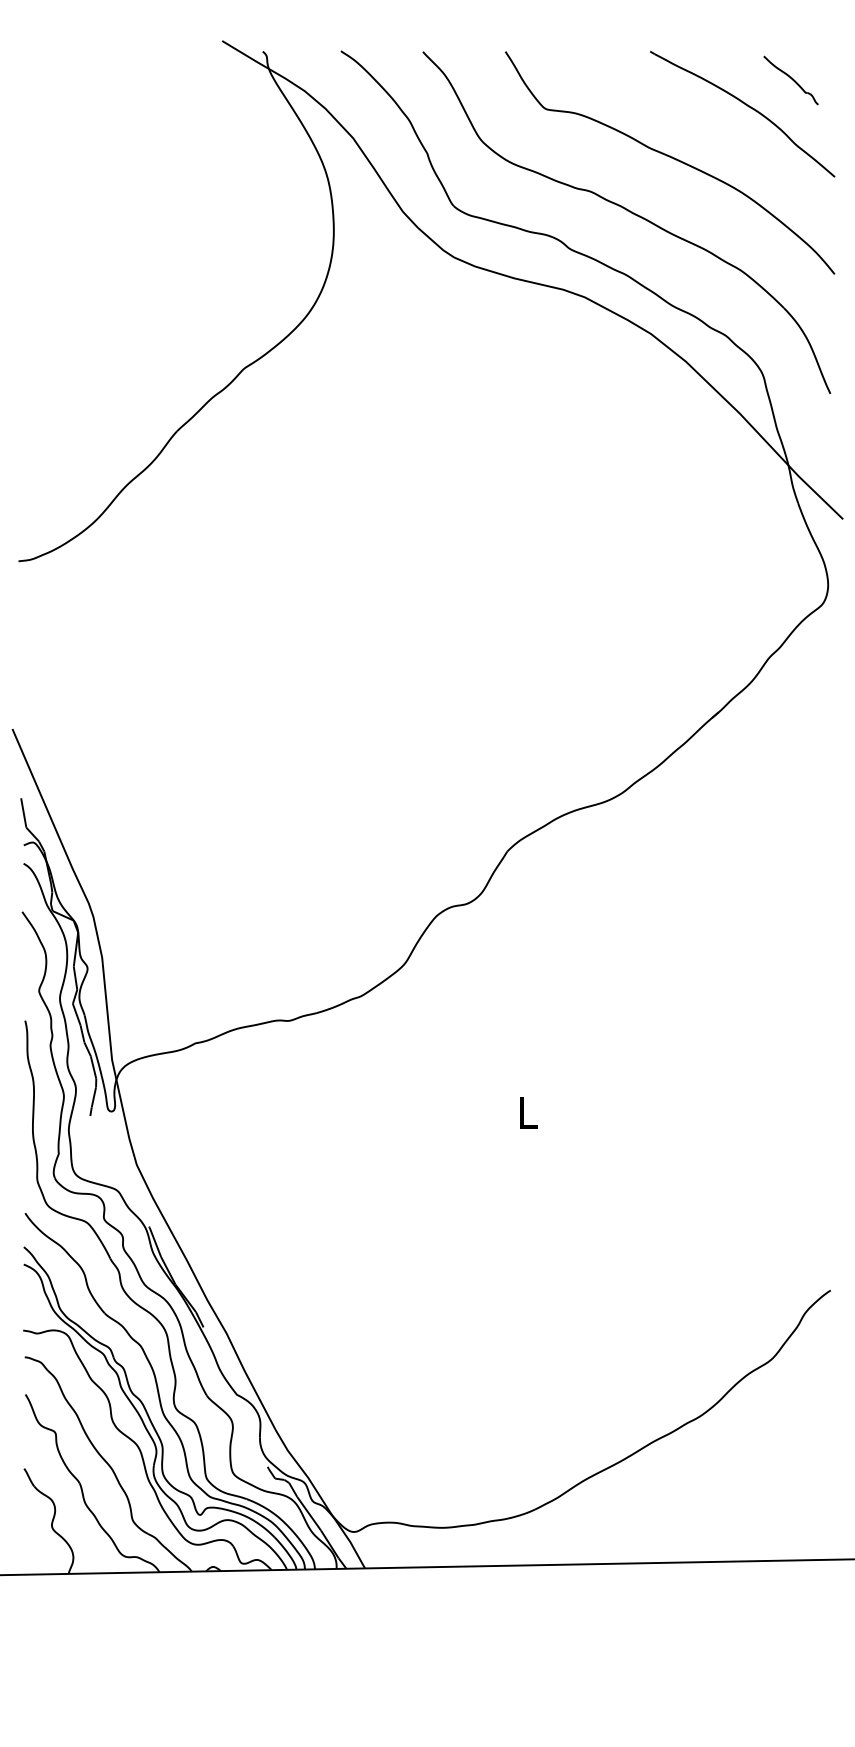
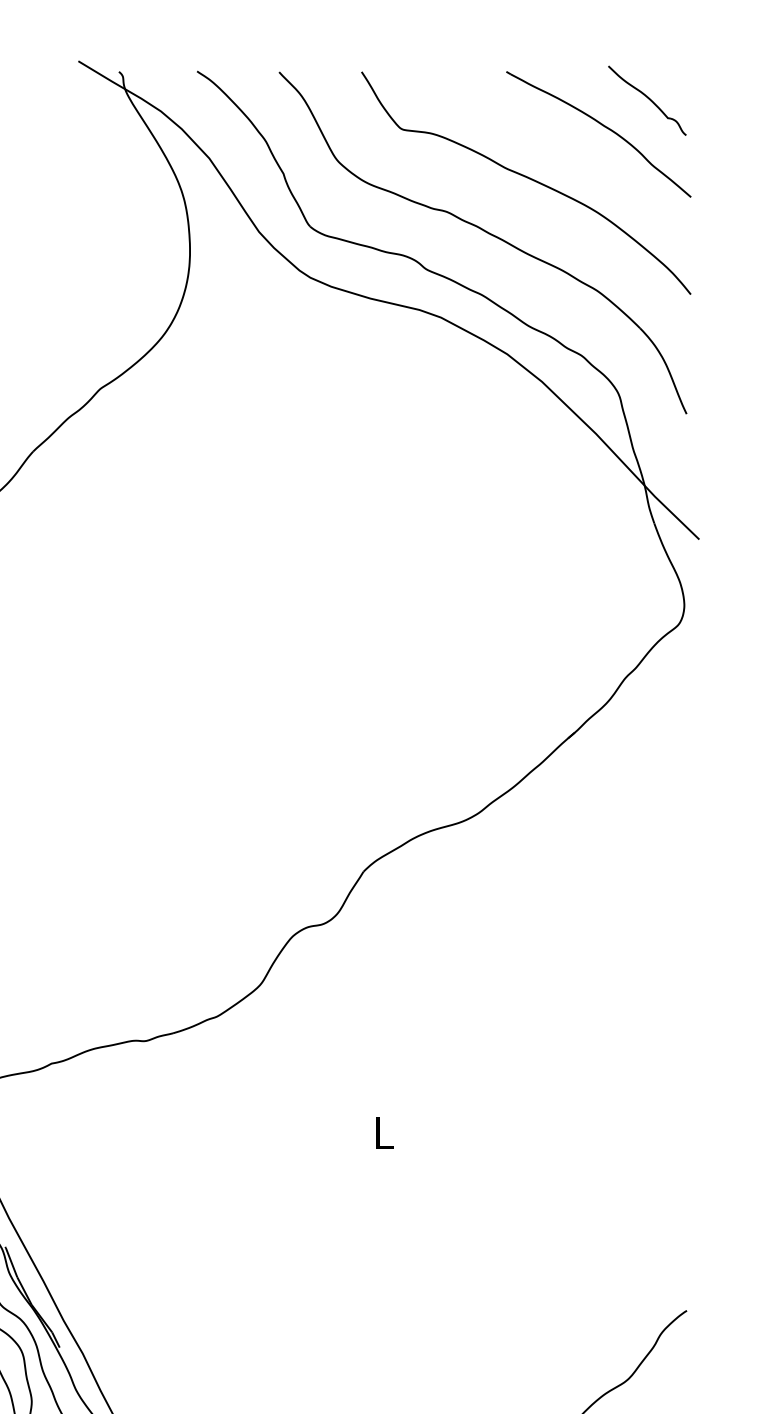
part: (790, 80) -> (646, 100), size x1.43

